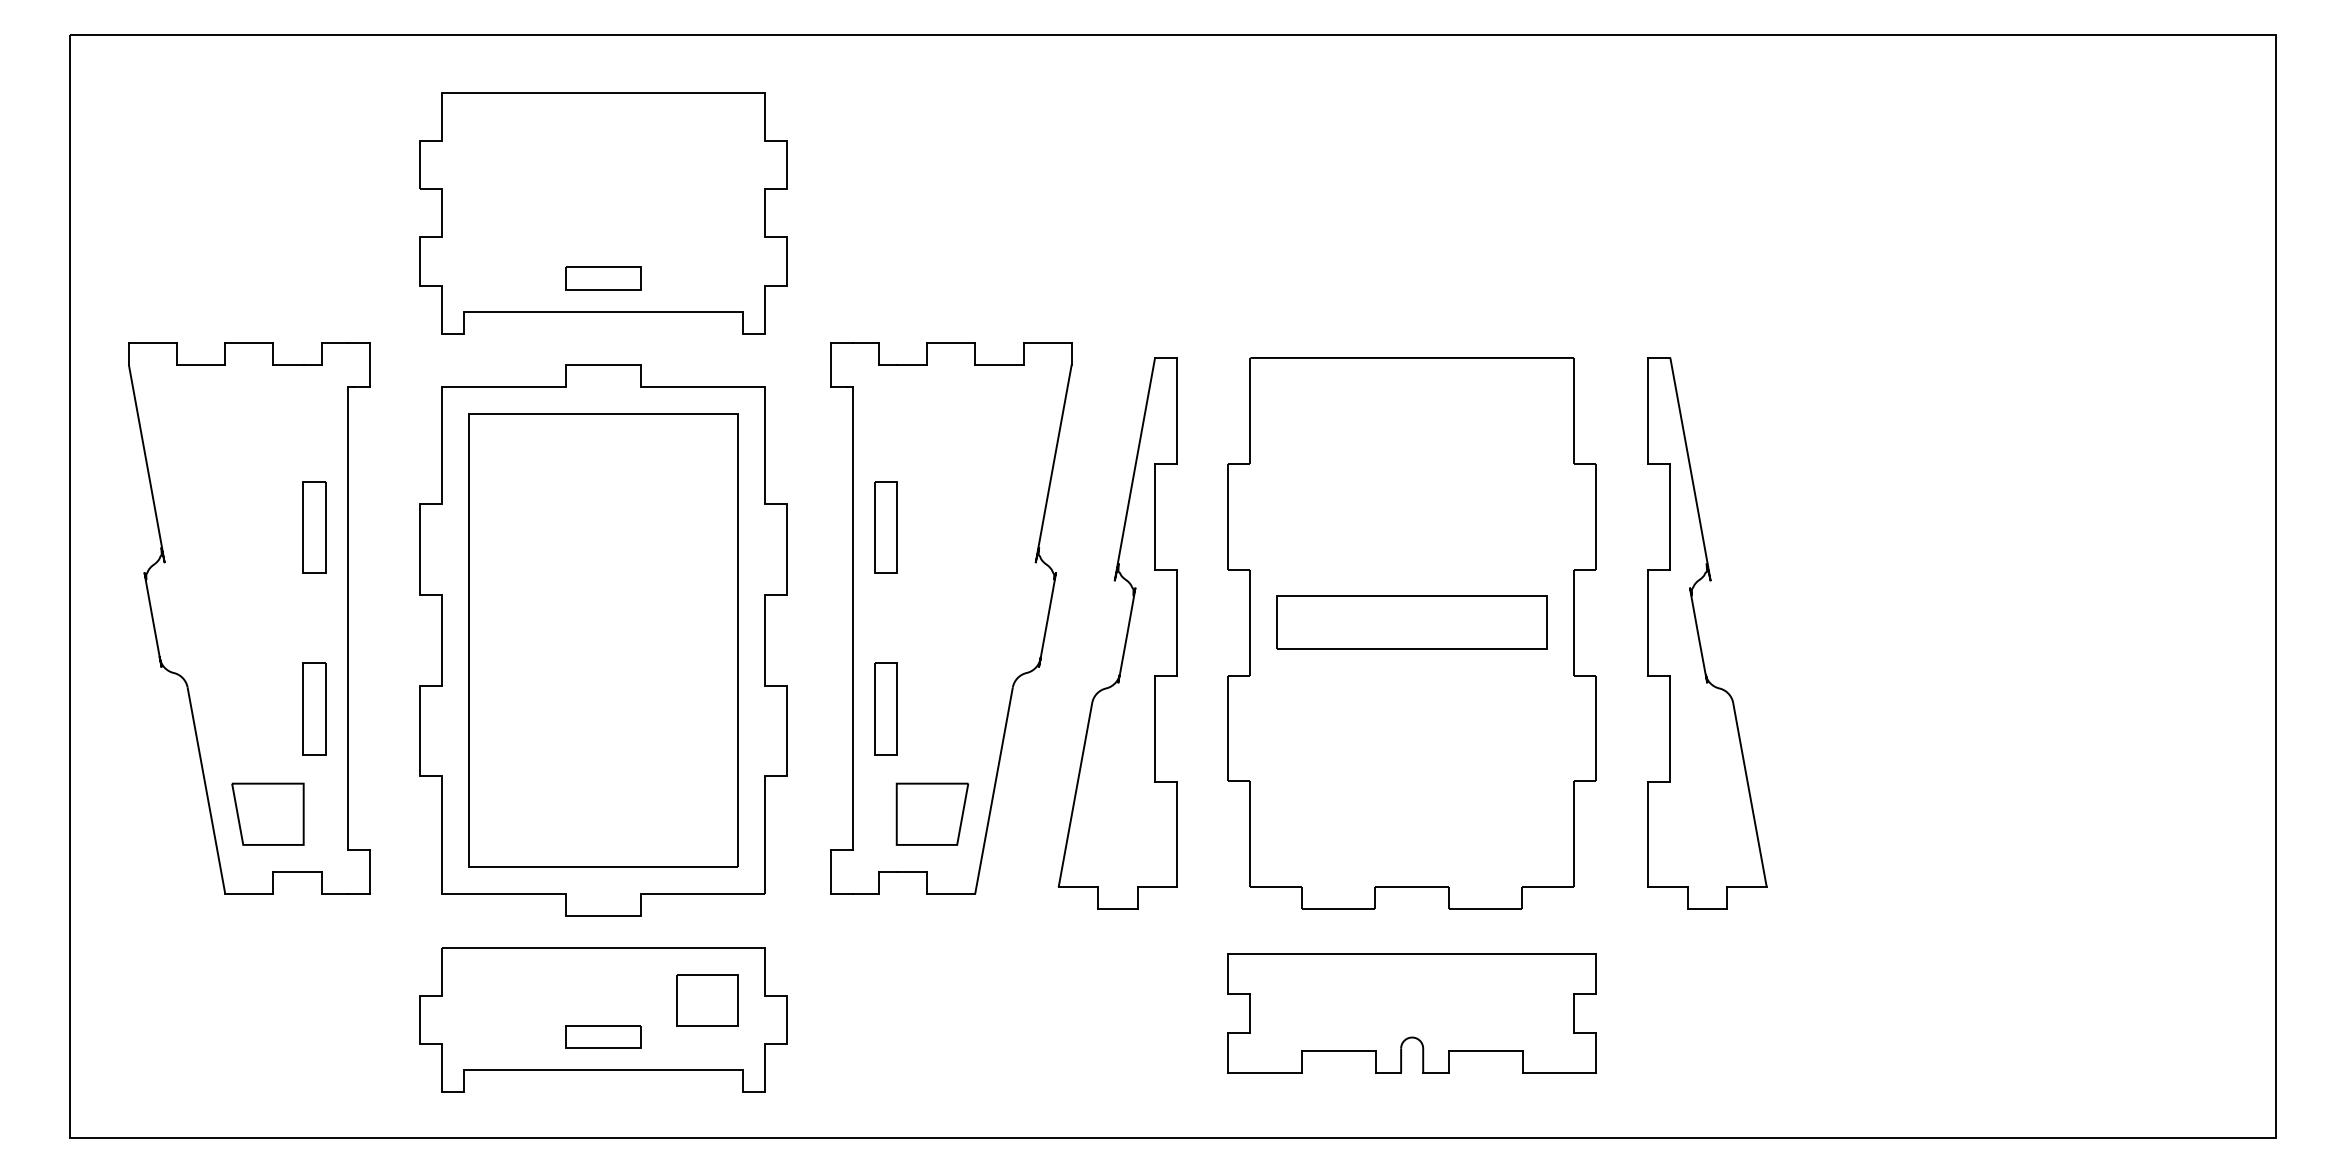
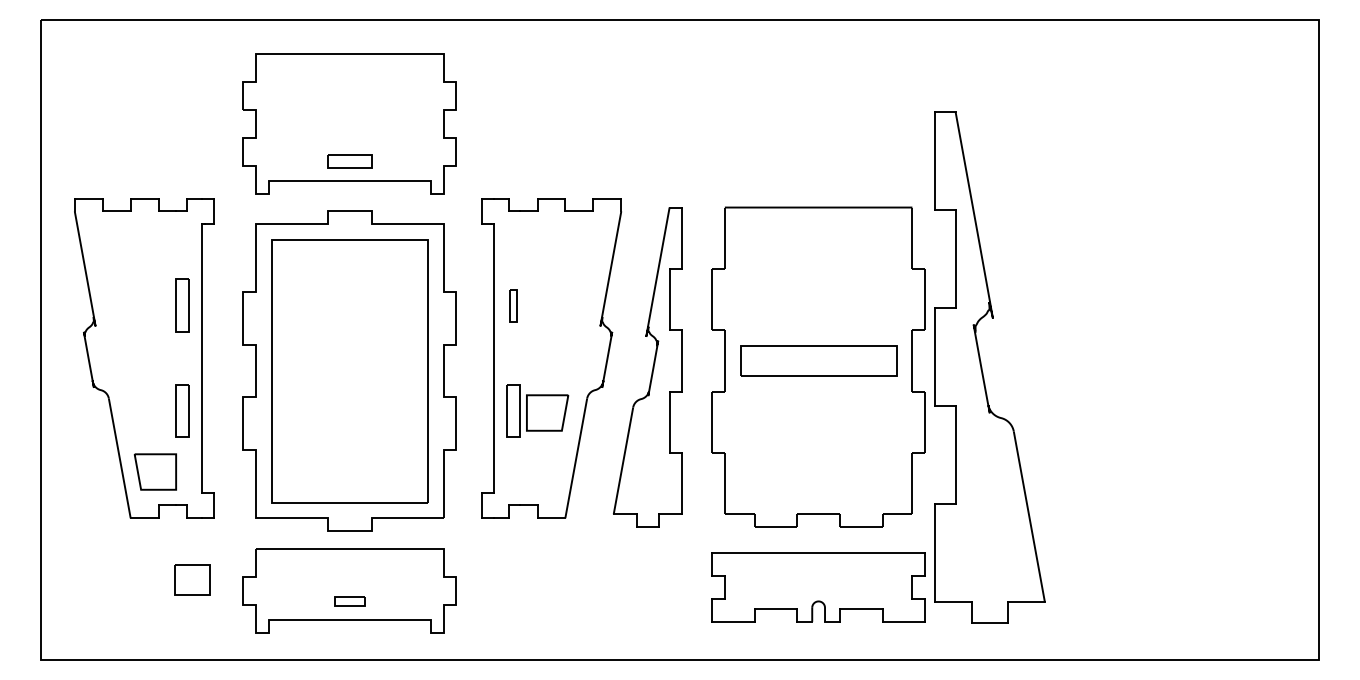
part: (885, 526) -> (513, 305), size x0.6
part: (1706, 633) -> (989, 367), size x1.6
part: (932, 813) -> (547, 412), moved
part: (708, 999) -> (192, 579), moved
part: (602, 1037) -> (349, 601), size x0.7

